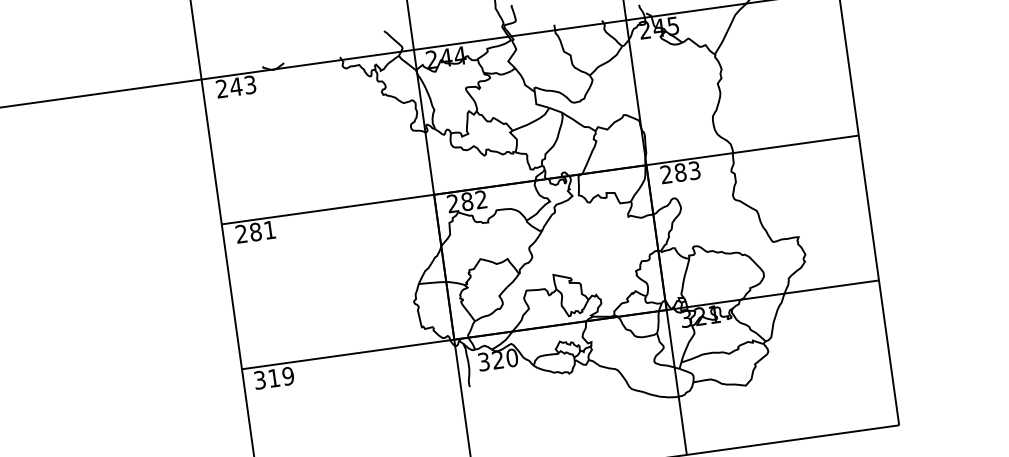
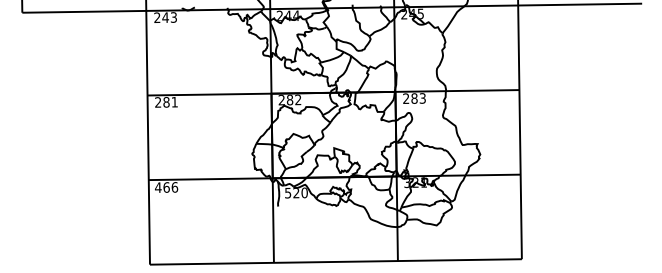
text: (484, 360) -> (288, 192), 320 -> 520
text: (273, 378) -> (166, 187), 319 -> 466

